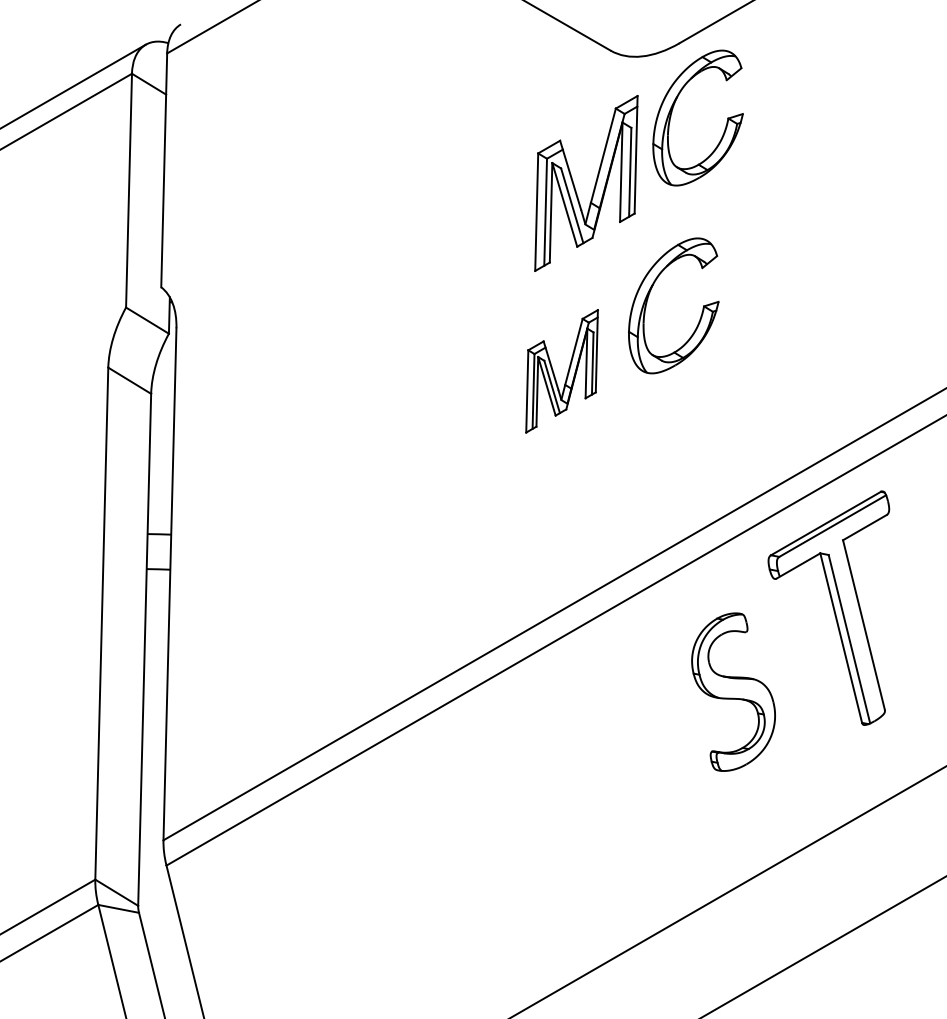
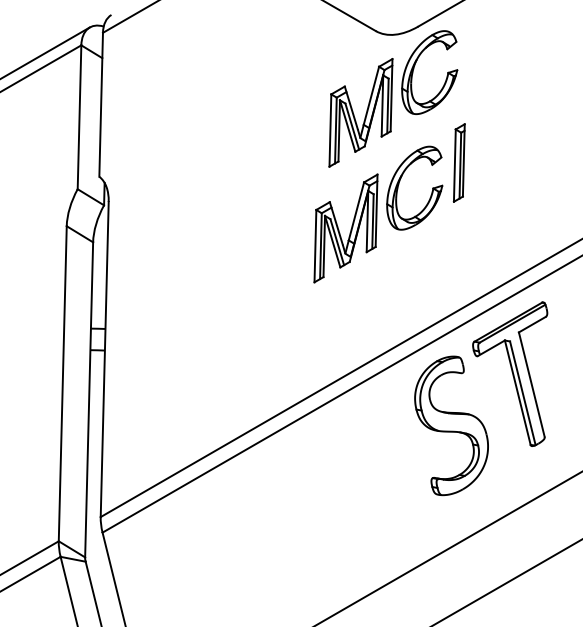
part: (744, 264) -> (458, 162), added
part: (561, 371) -> (345, 228), size x1.43
part: (733, 691) -> (451, 425), size x1.43

